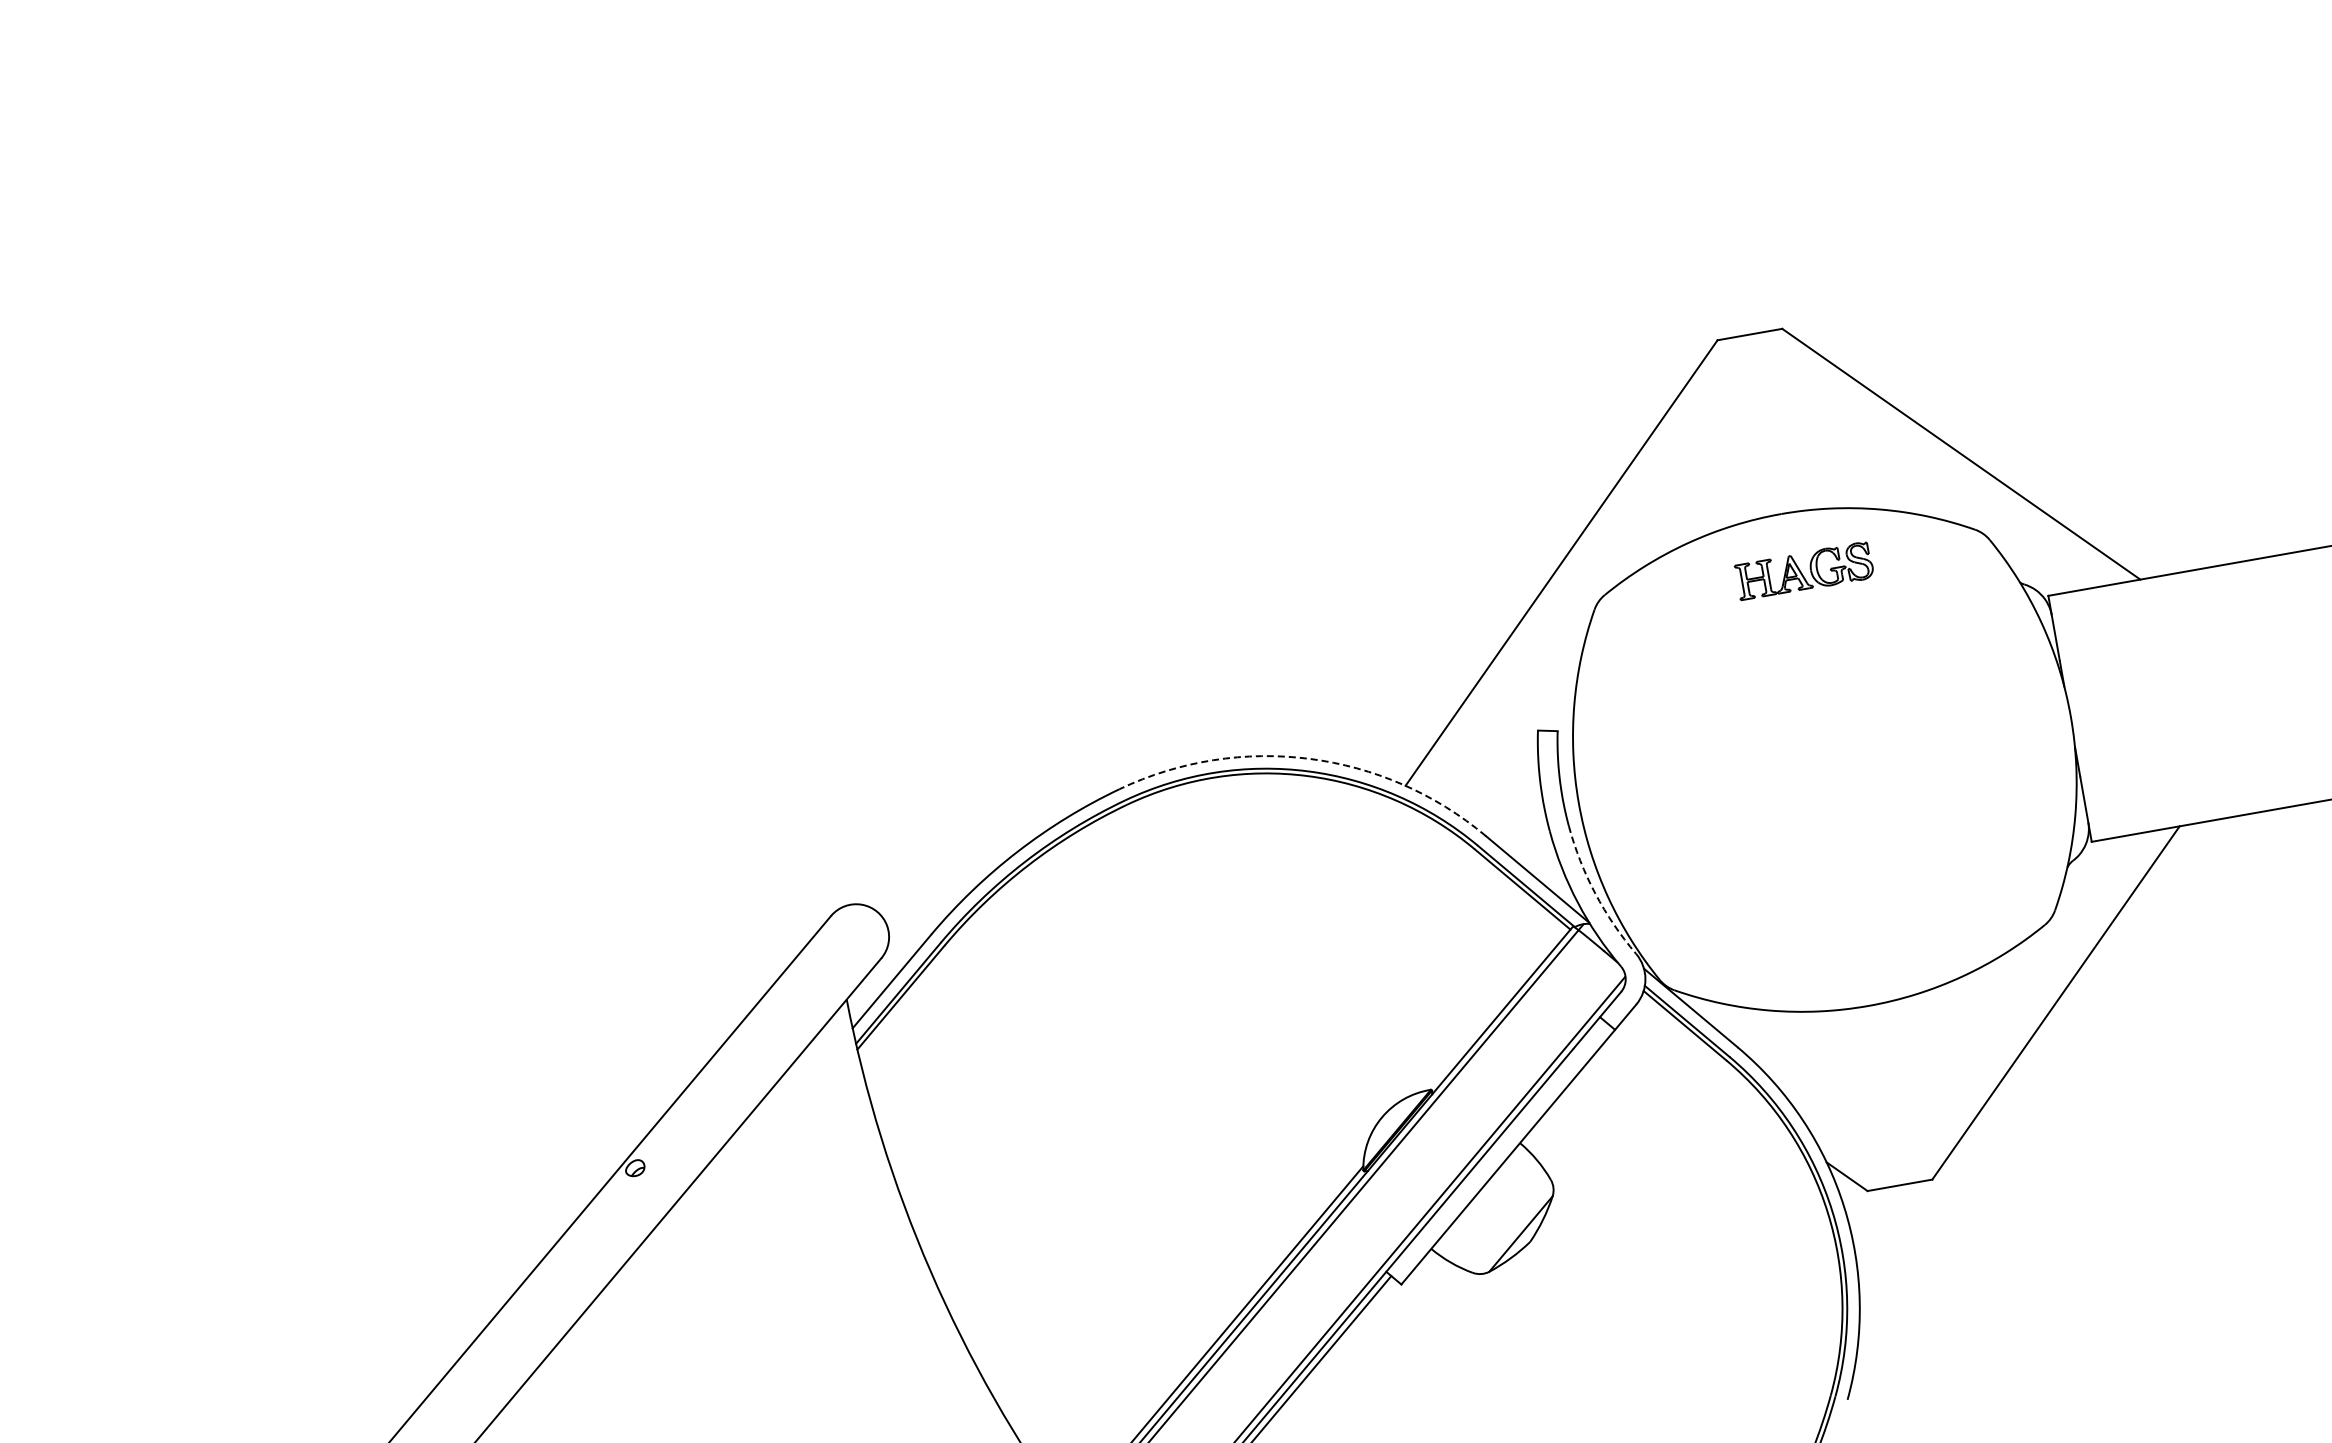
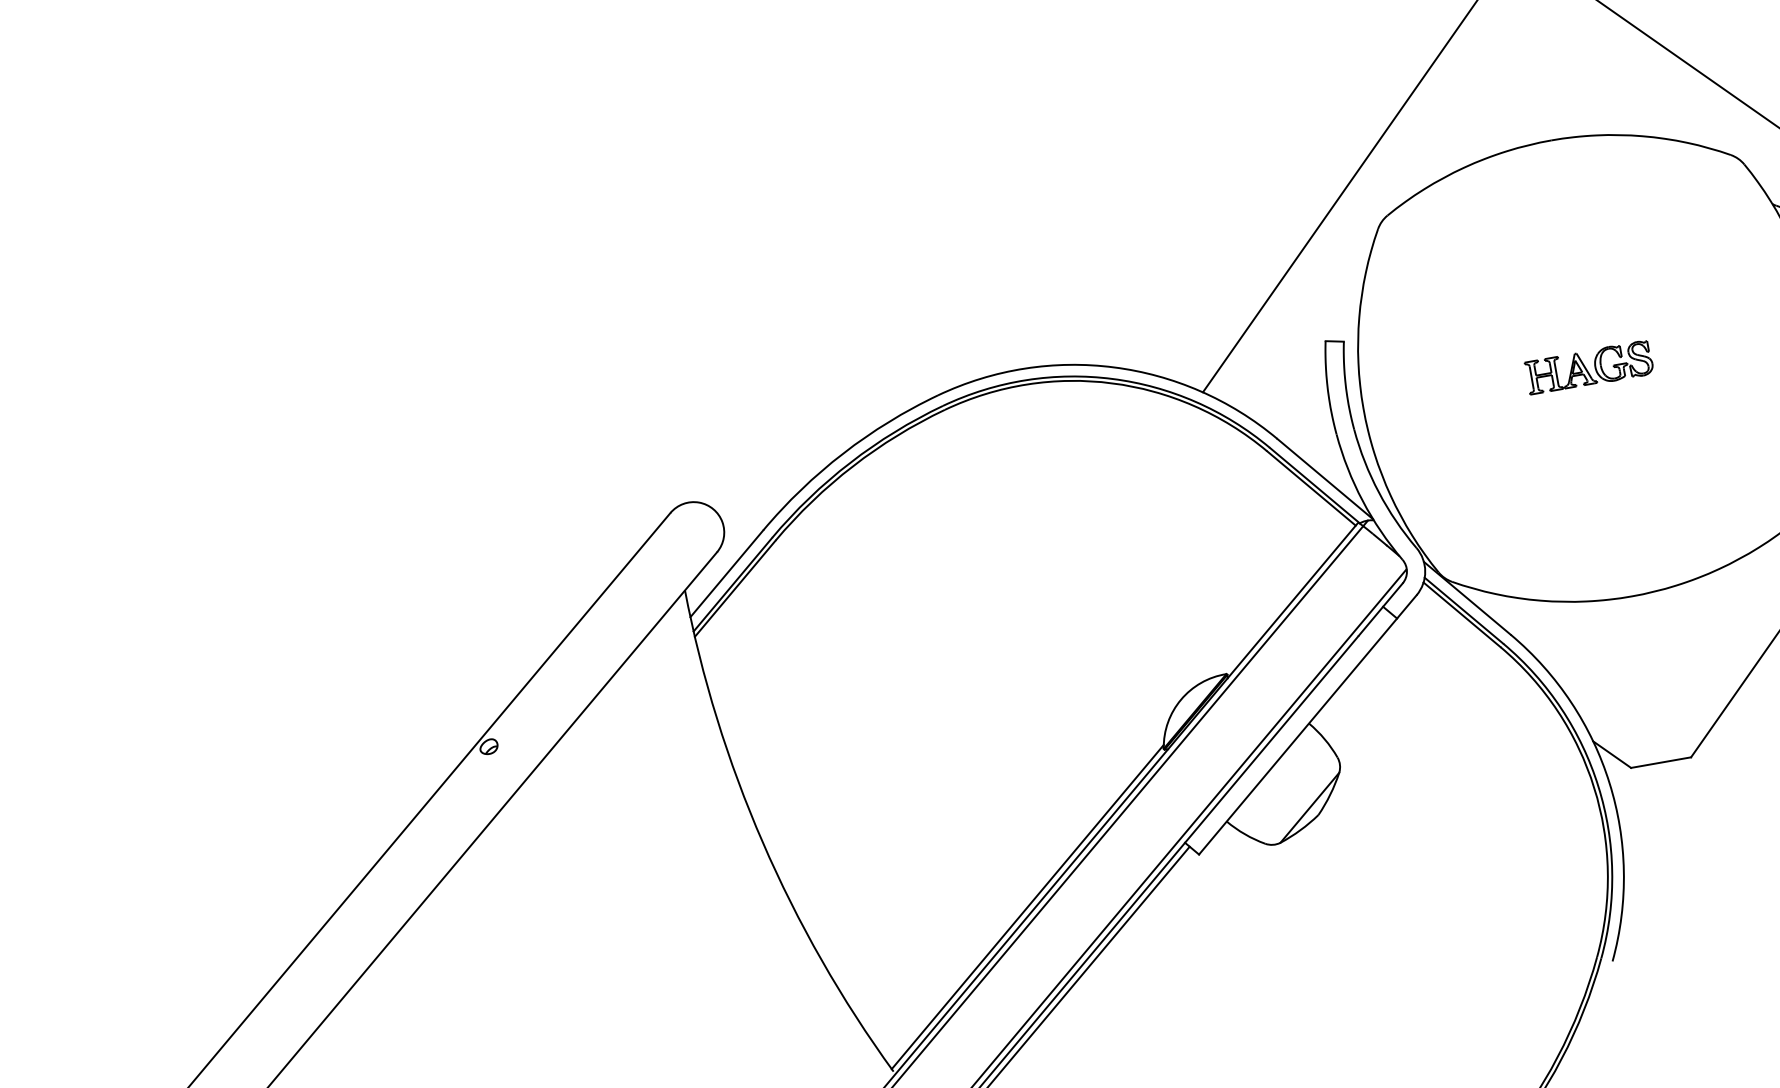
part: (1803, 571) -> (1588, 367), moved
arc: (1309, 758) -> (1113, 367), dashed -> solid
arc: (1595, 893) -> (1378, 492), dashed -> solid

